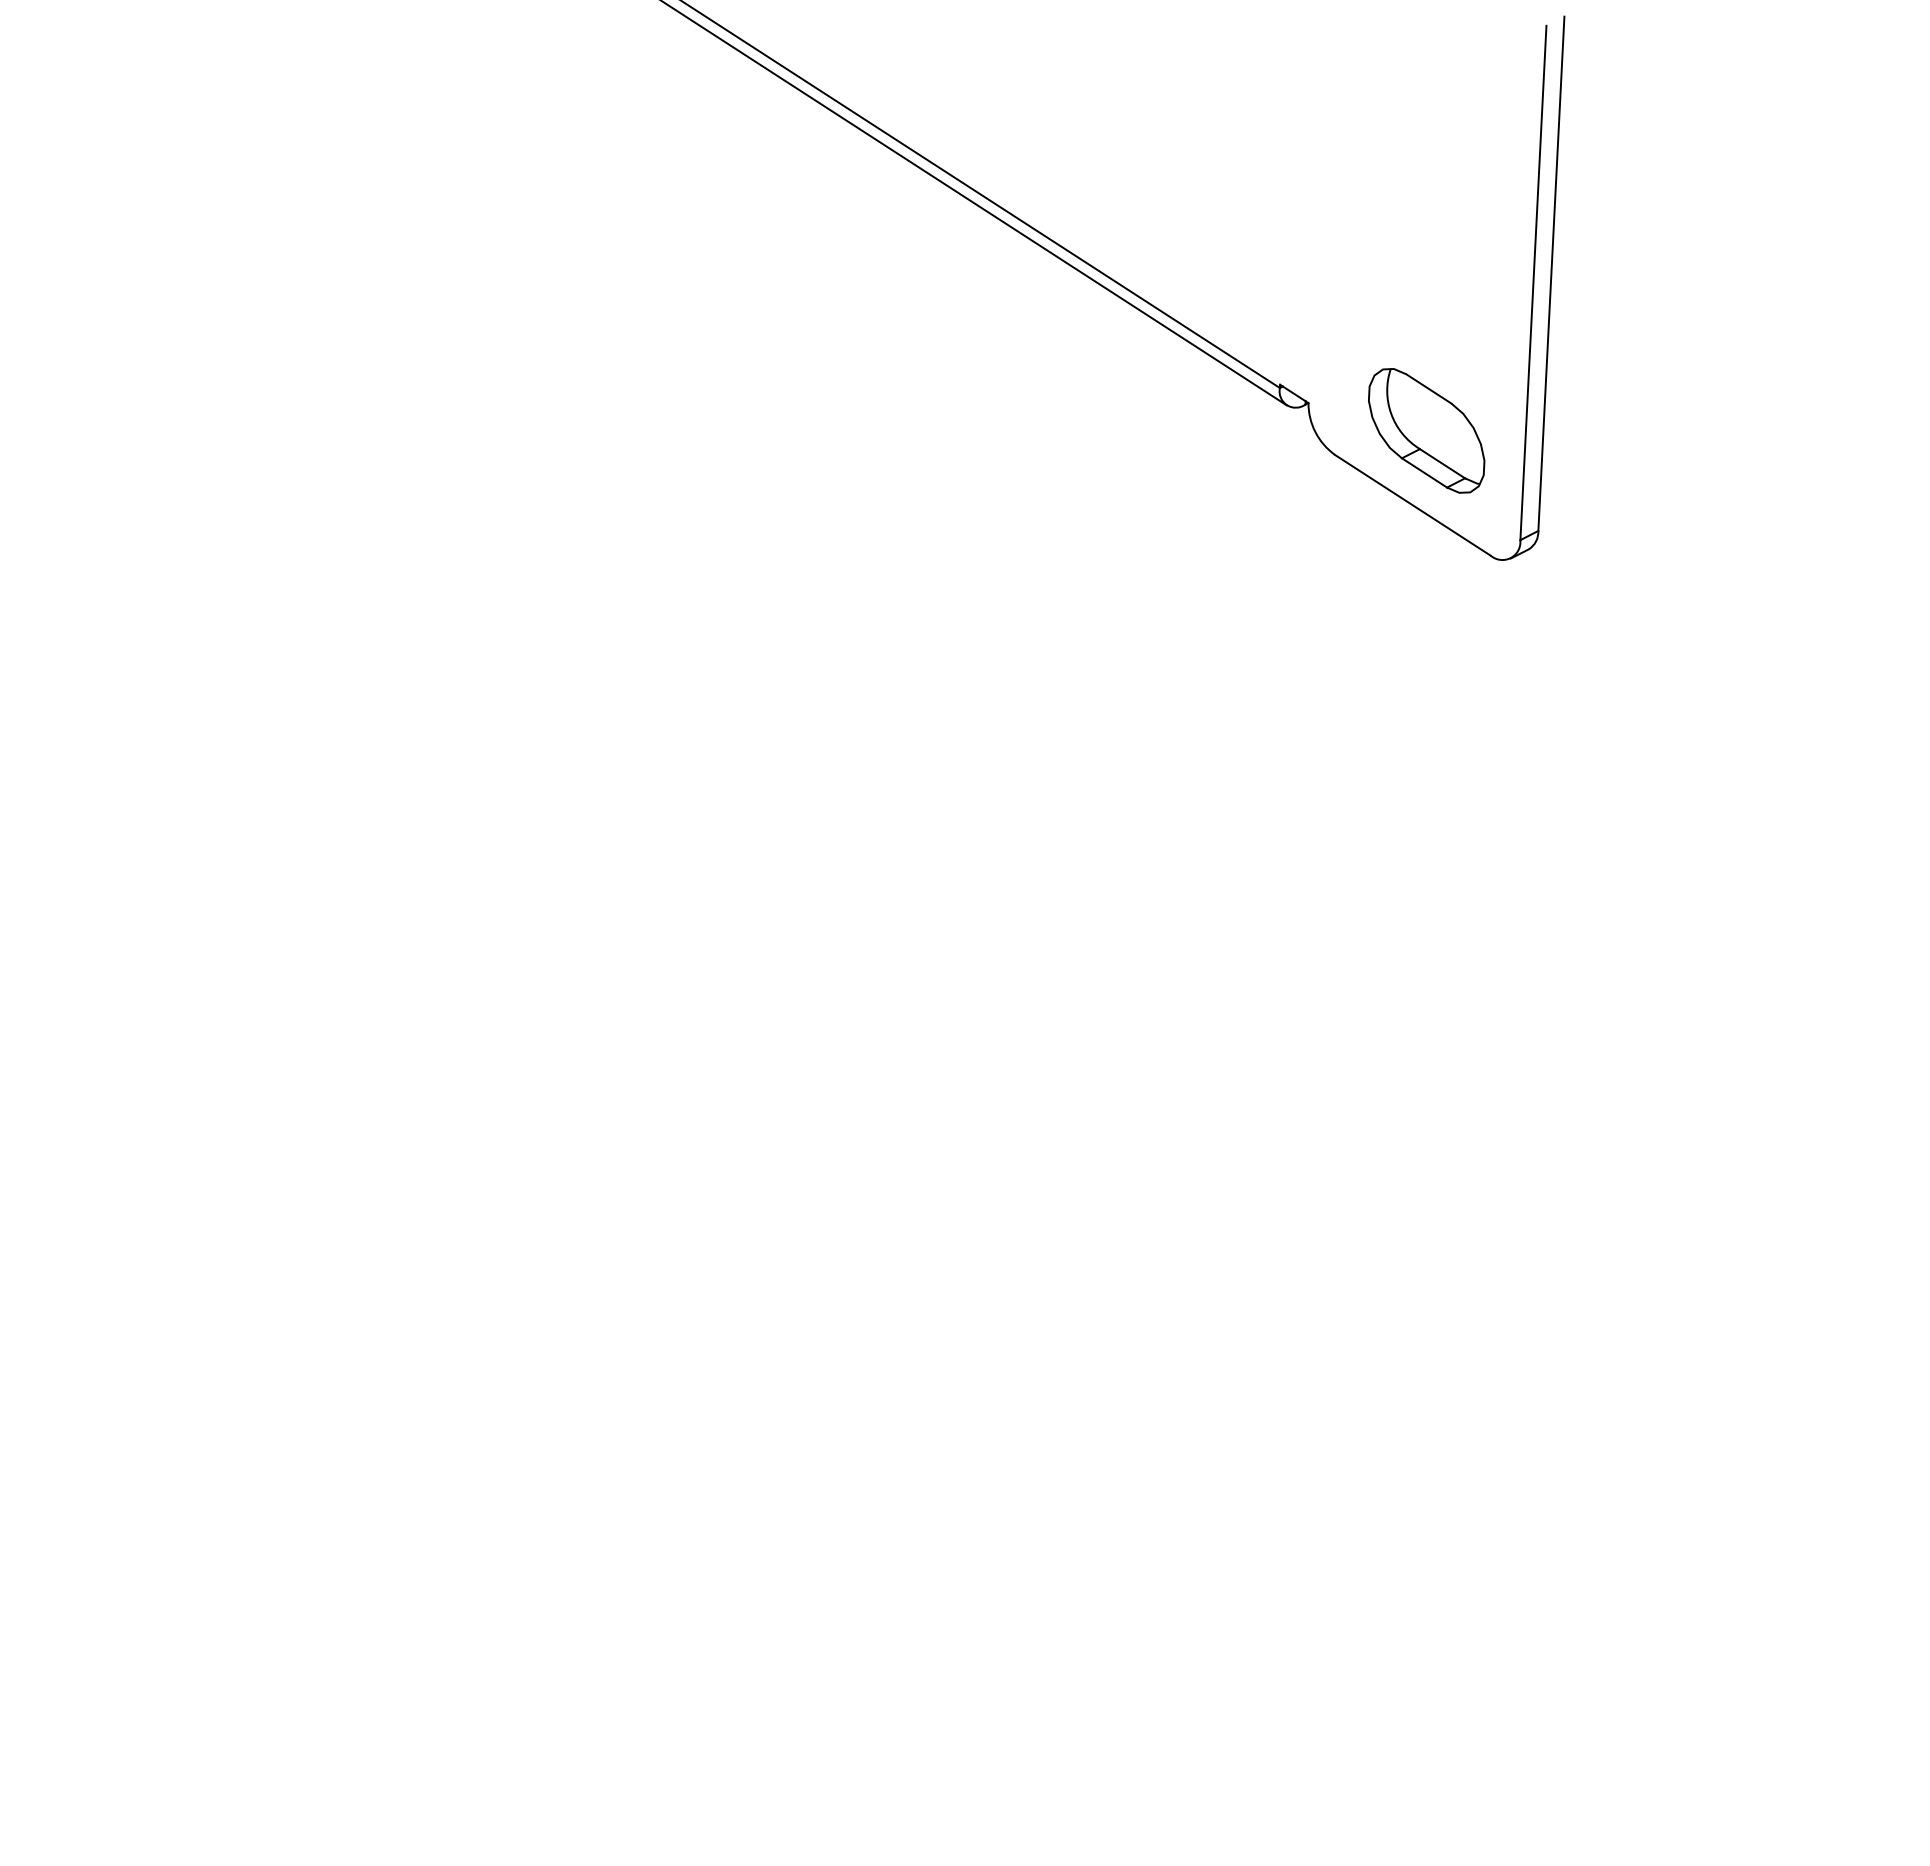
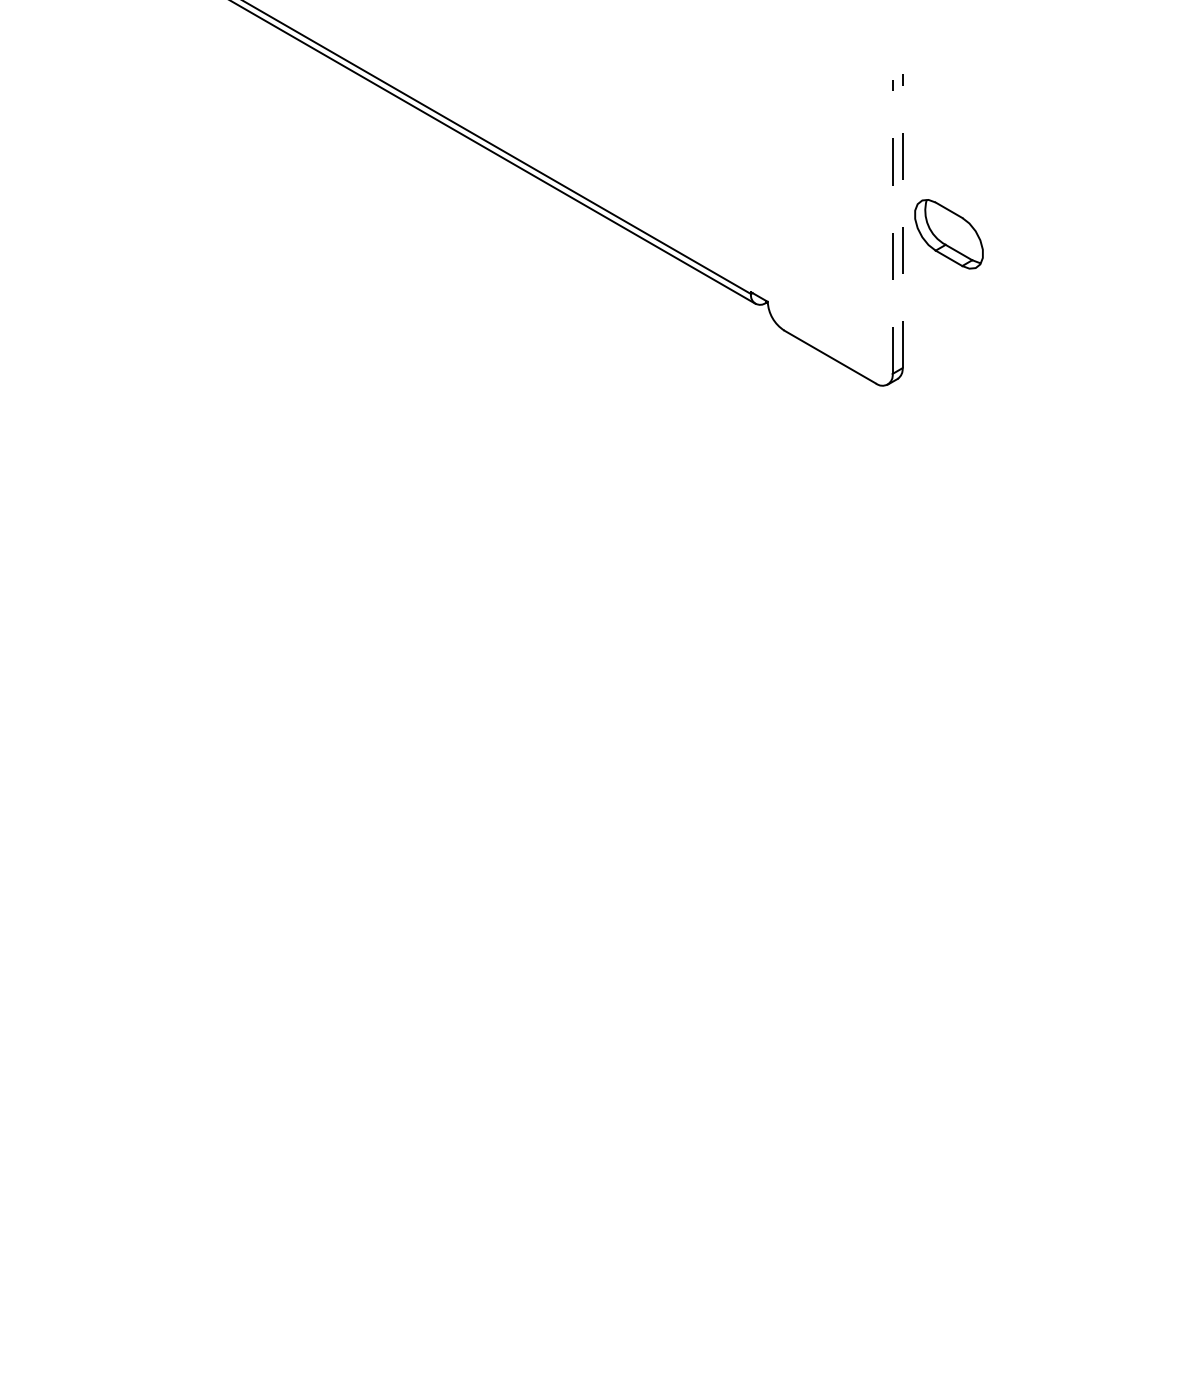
line: (1551, 272) -> (902, 220), solid -> dashed
line: (1533, 282) -> (892, 226), solid -> dashed
part: (1425, 431) -> (948, 234), moved

